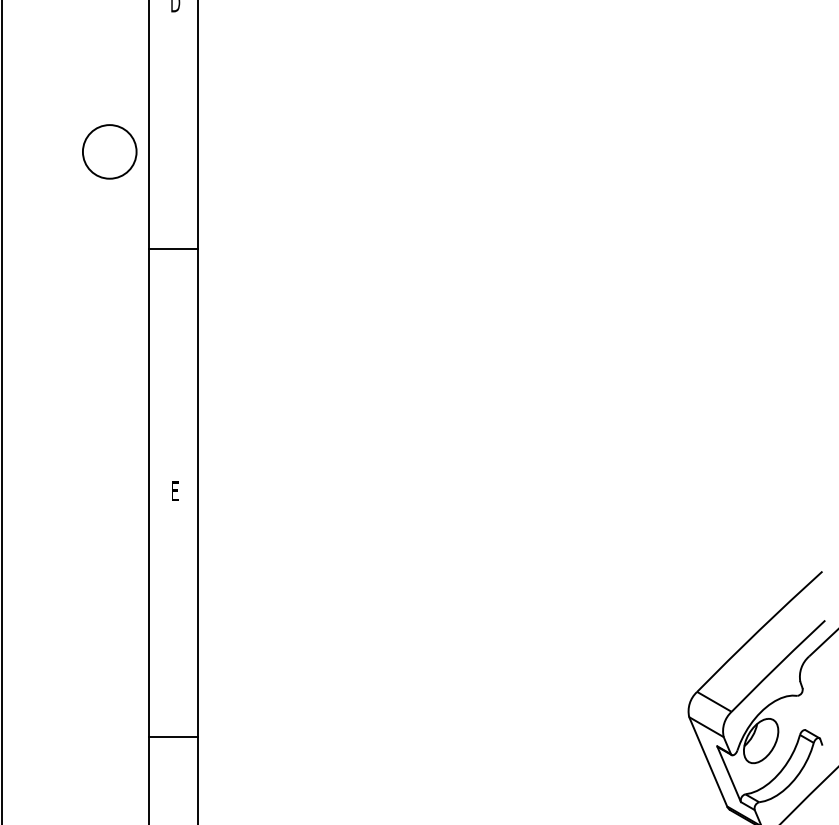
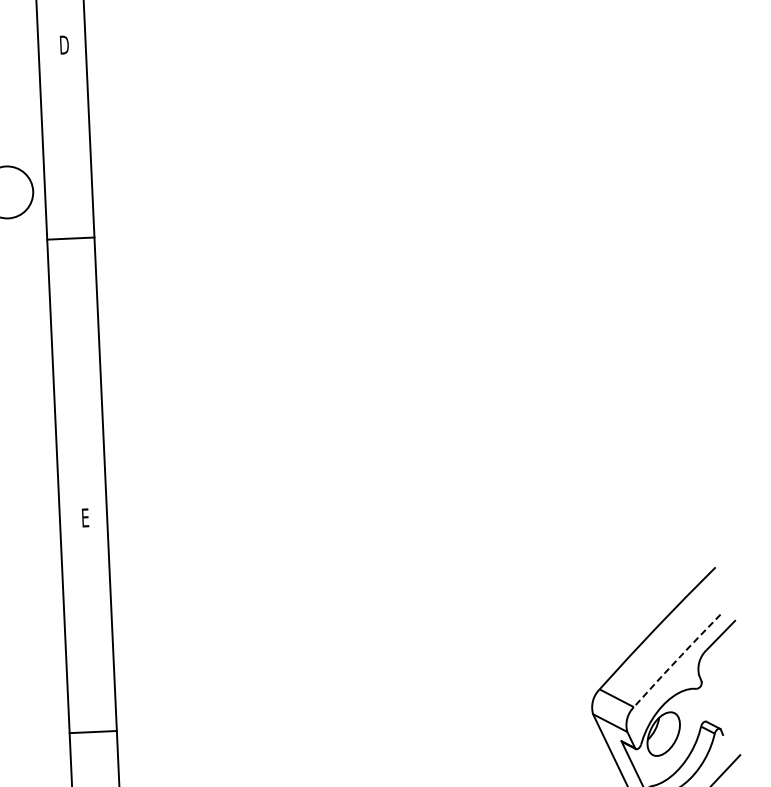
line: (172, 249) -> (70, 238), moved
line: (778, 665) -> (677, 660), solid -> dashed
line: (172, 737) -> (92, 732), moved

